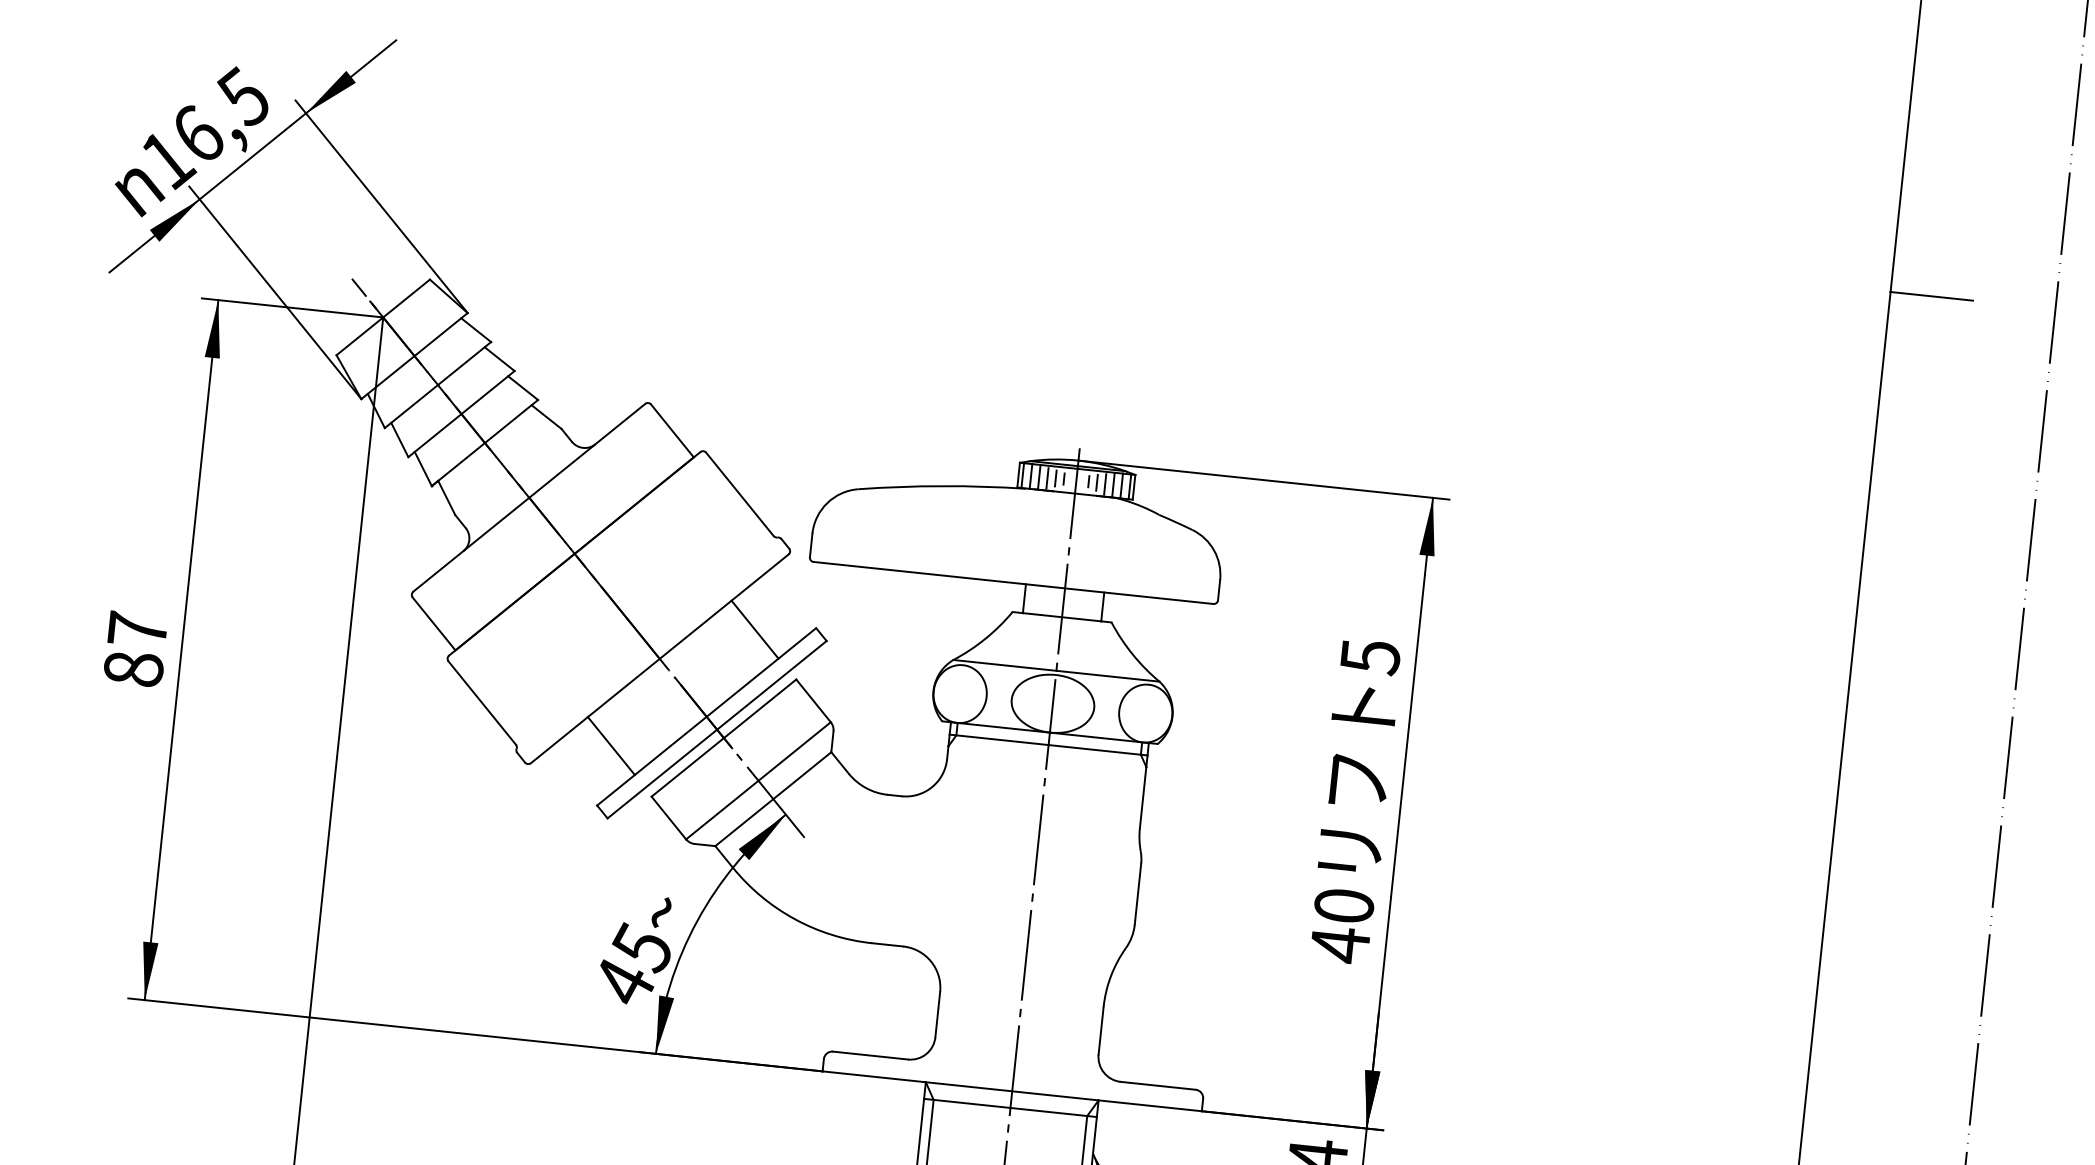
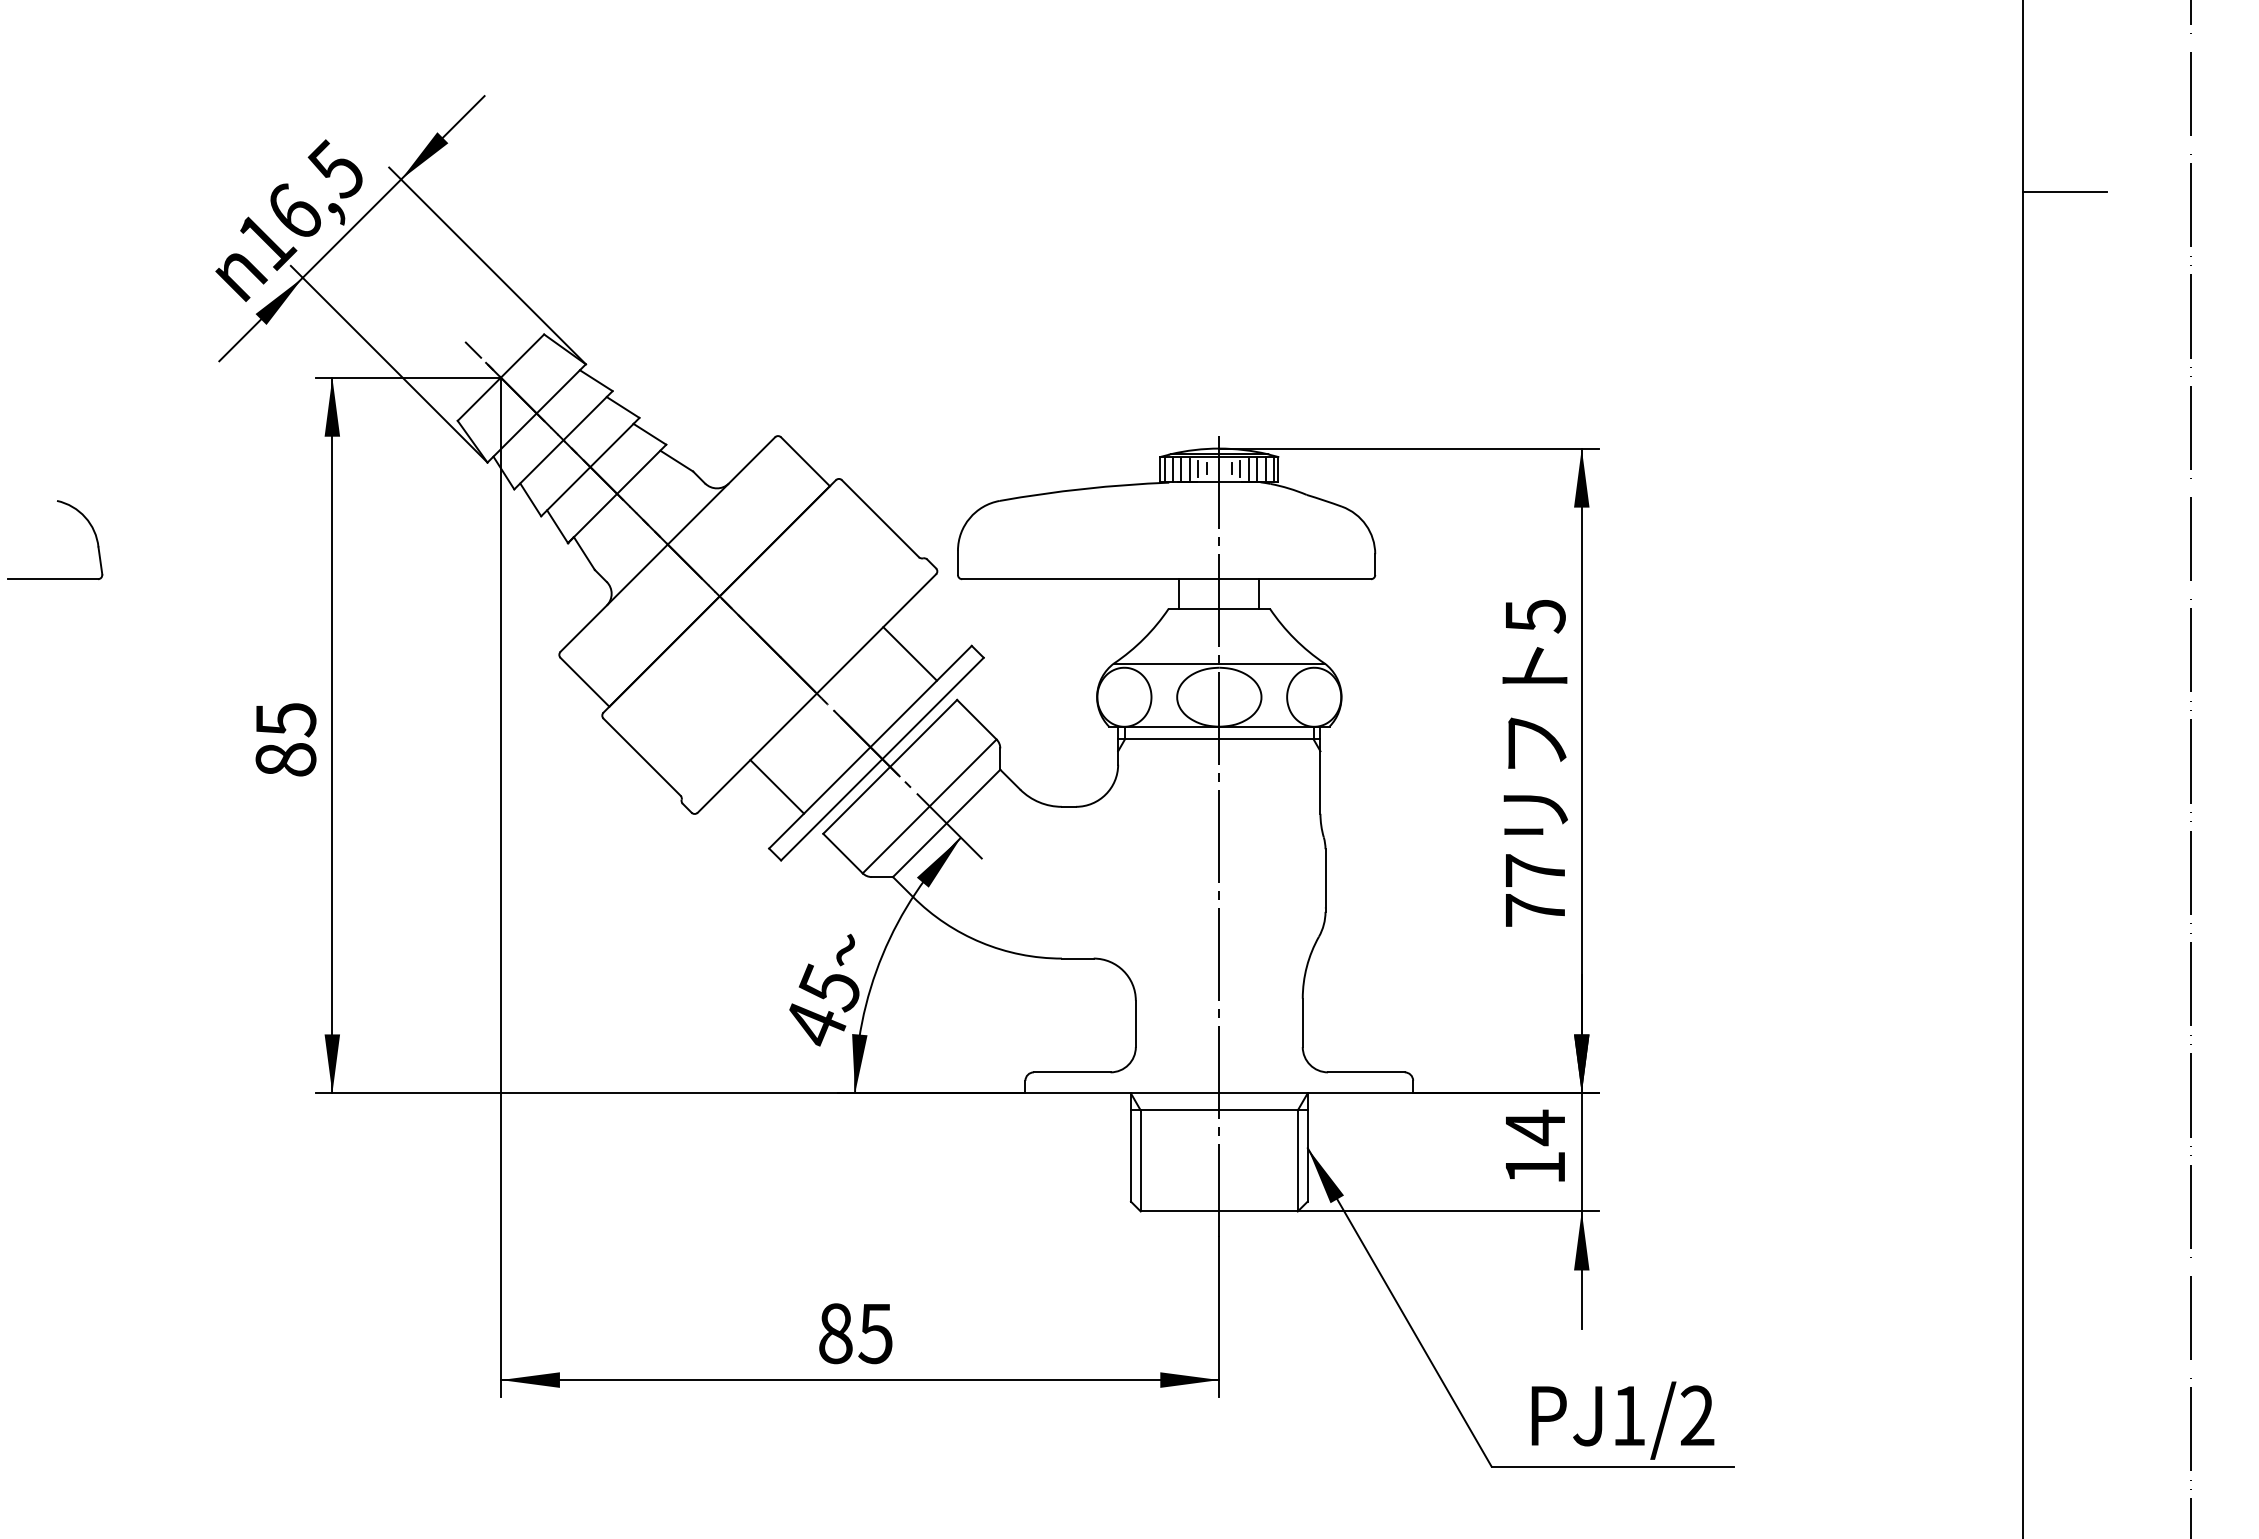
text: (138, 629) -> (286, 719), 87 -> 85
text: (1341, 926) -> (1534, 891), 40 -> 77

